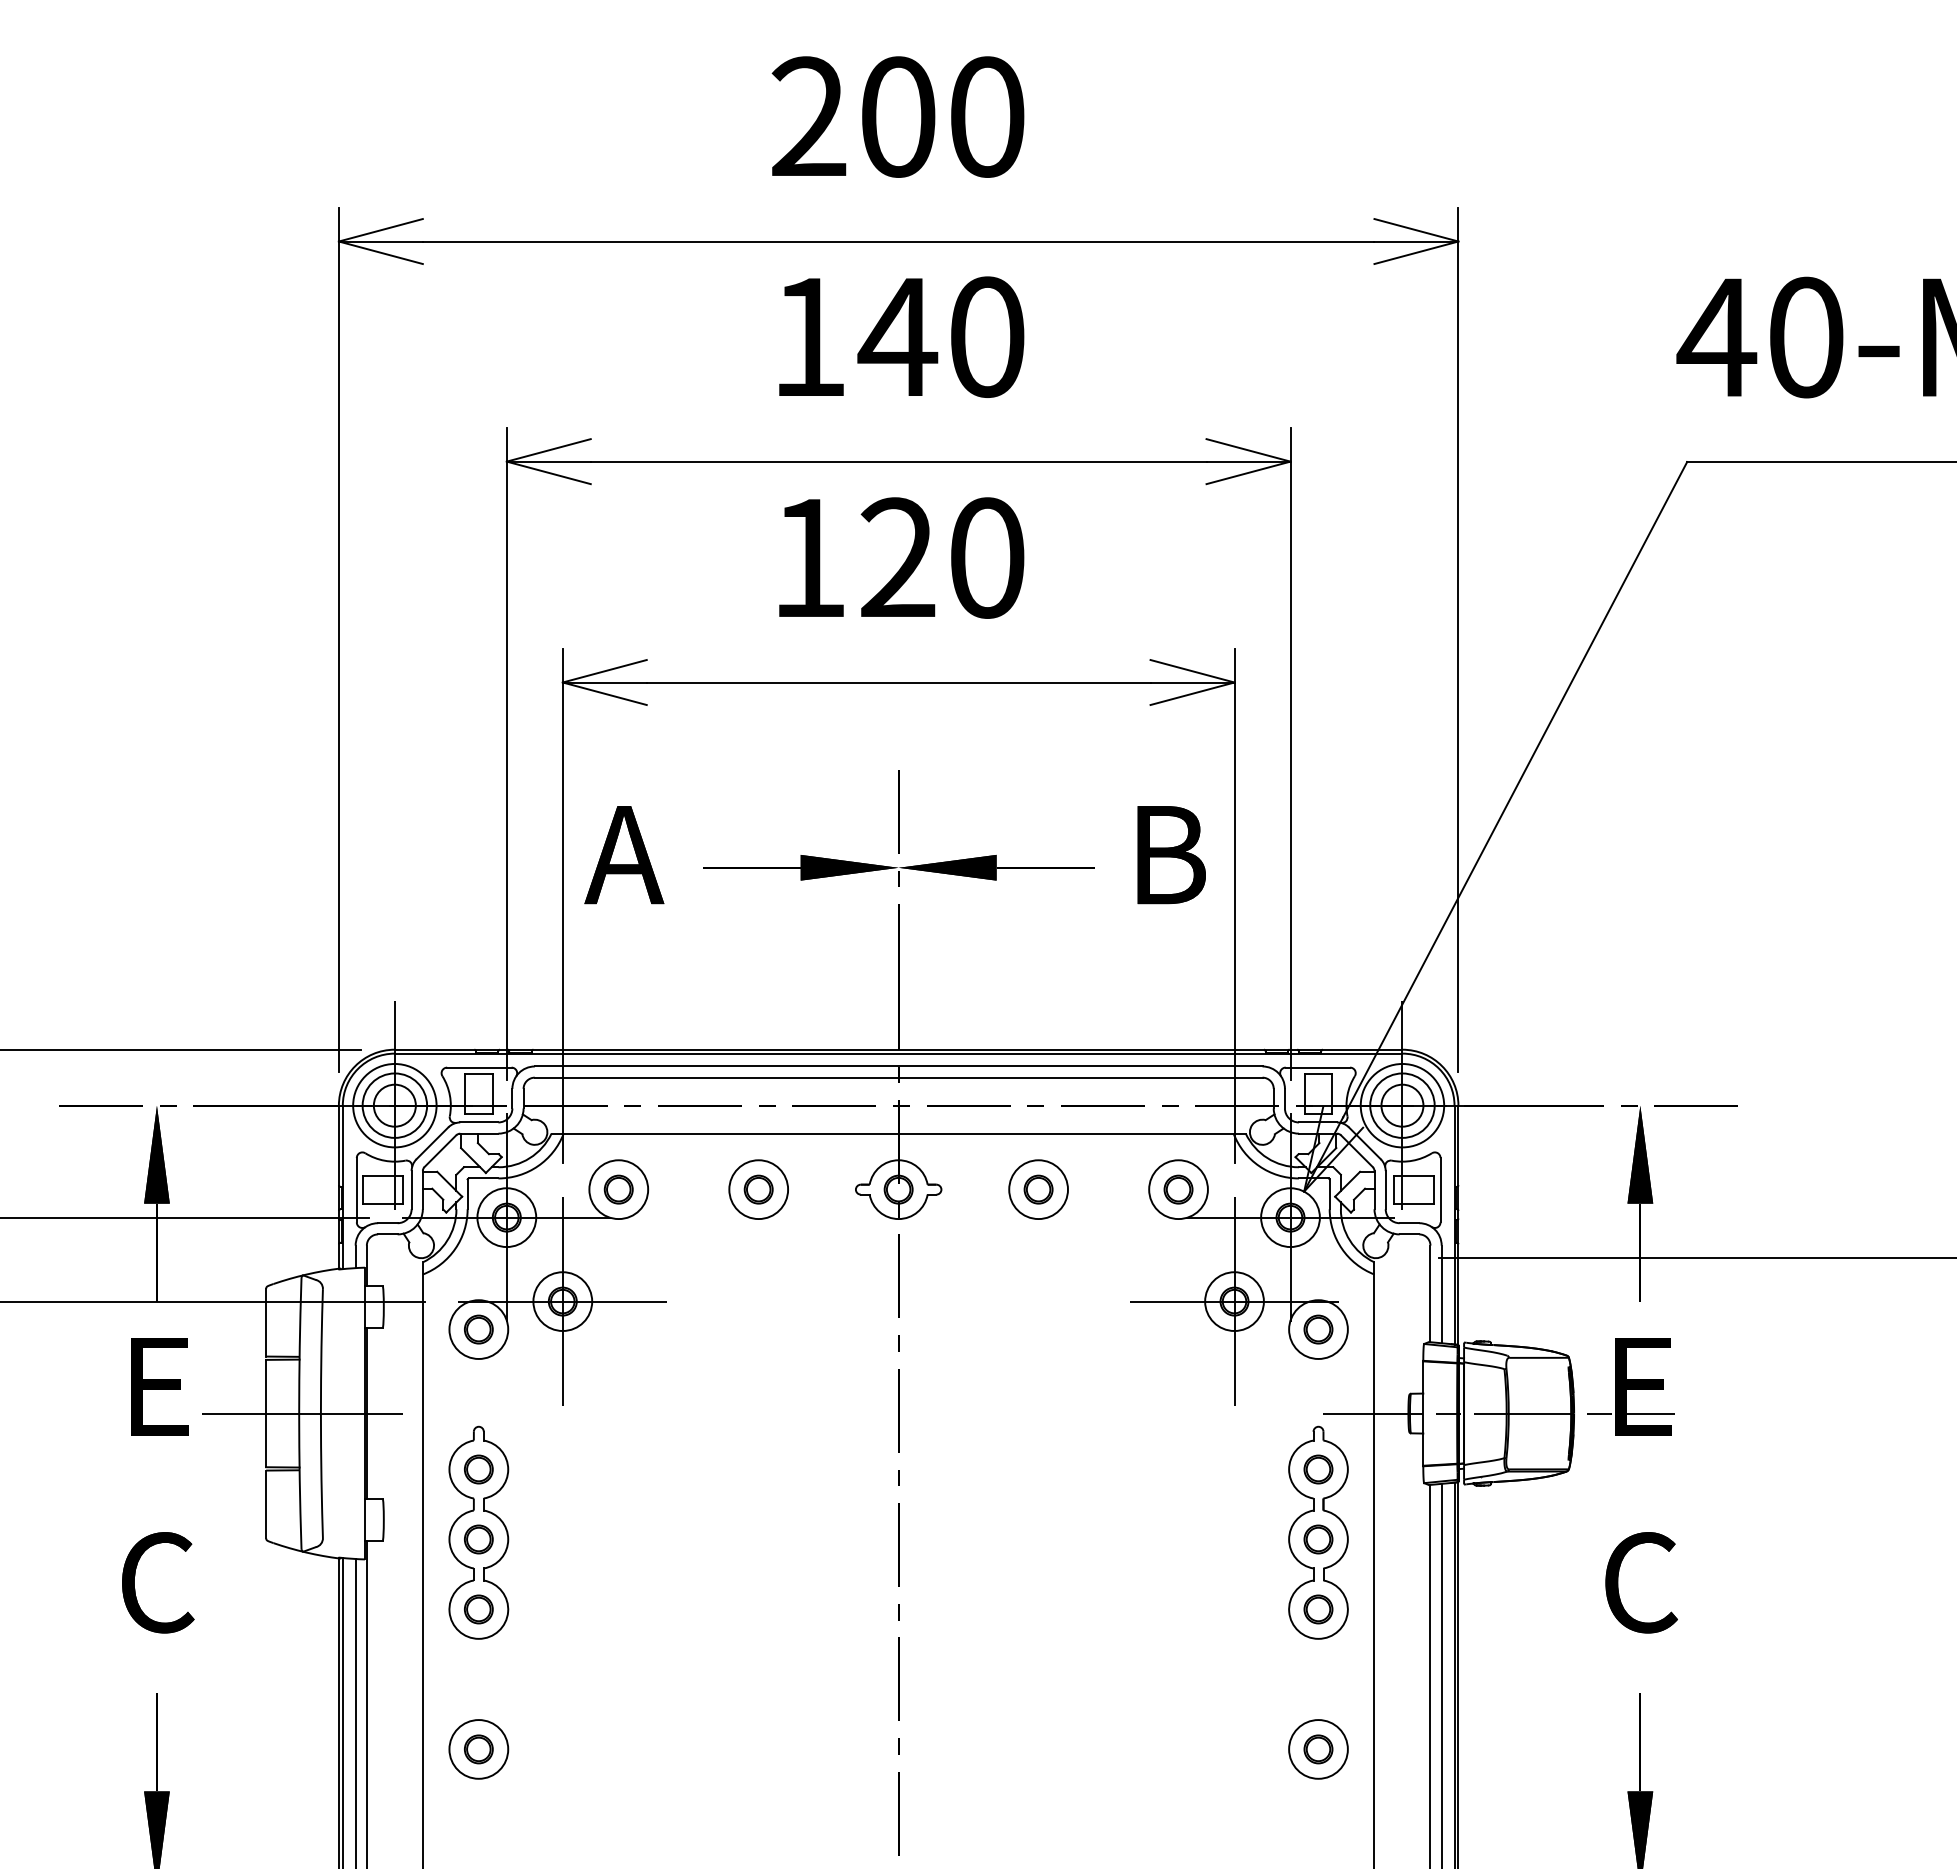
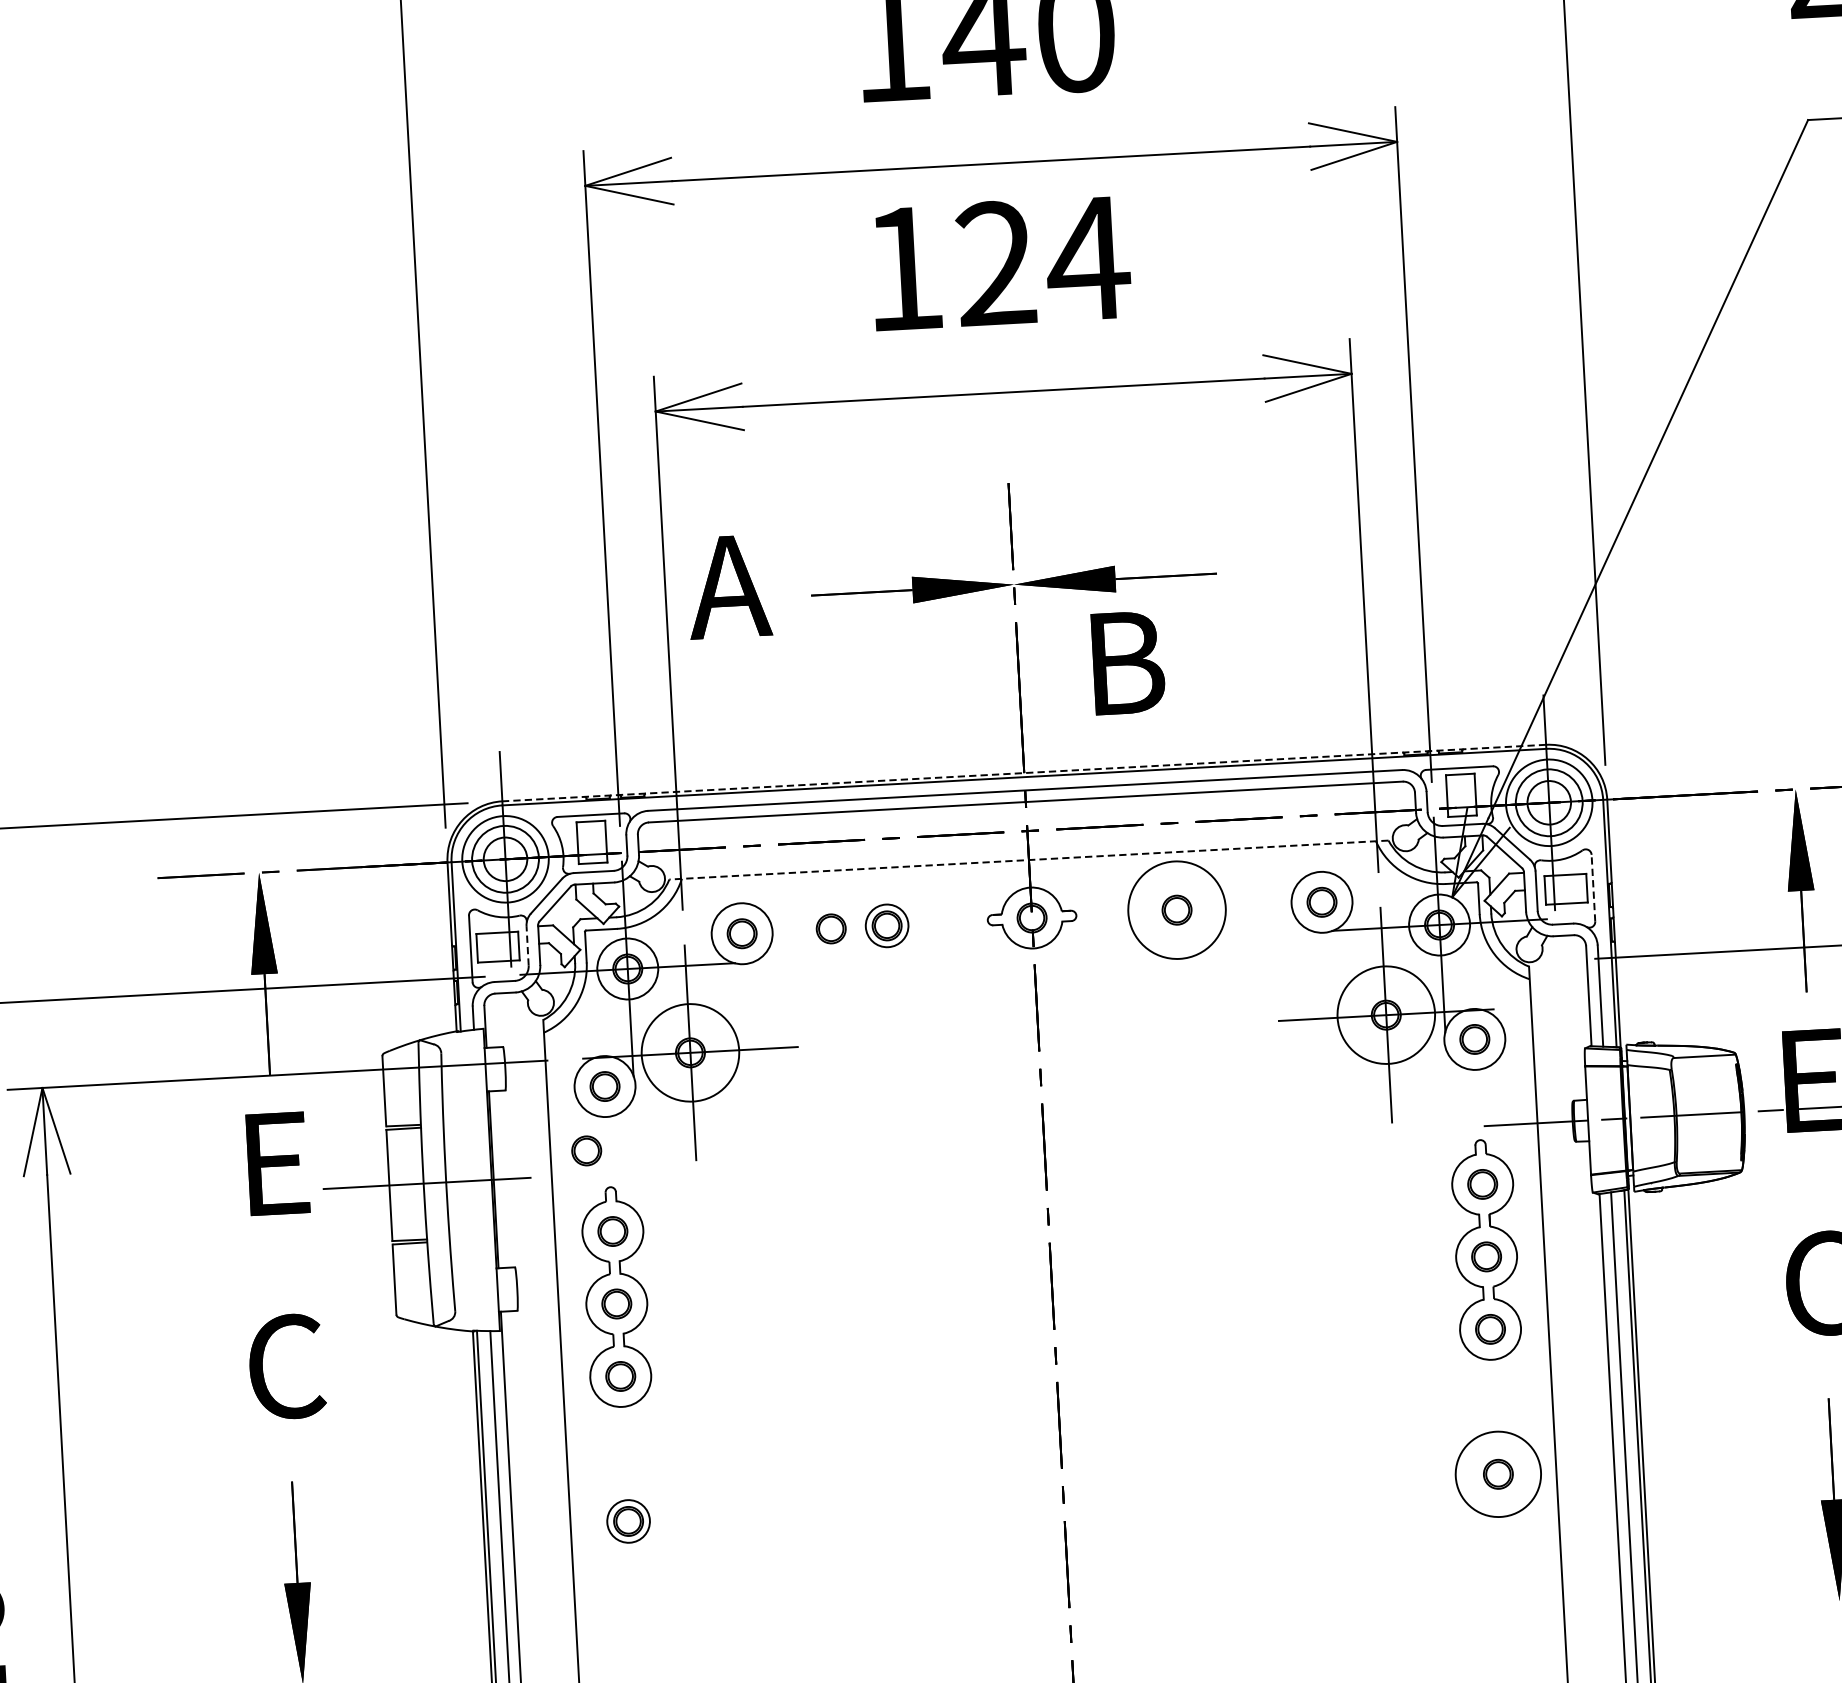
text: (986, 557) -> (1087, 258), 120 -> 124
text: (1171, 855) -> (1128, 663), moved
line: (898, 1049) -> (1024, 772), solid -> dashed
line: (898, 1133) -> (1028, 859), solid -> dashed
line: (411, 1189) -> (527, 945), solid -> dashed
part: (704, 1189) -> (830, 928), added
circle: (758, 1189) -> (886, 925), size x0.7
circle: (1038, 1189) -> (1176, 910), size x1.6
line: (1440, 1189) -> (1593, 887), solid -> dashed
circle: (562, 1301) -> (690, 1052), size x1.6
circle: (1234, 1301) -> (1386, 1015), size x1.6
part: (457, 1390) -> (586, 1150), added
circle: (478, 1749) -> (628, 1521), size x0.7
circle: (1318, 1749) -> (1498, 1474), size x1.4

